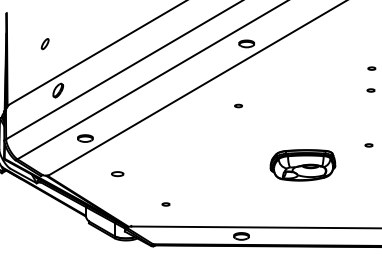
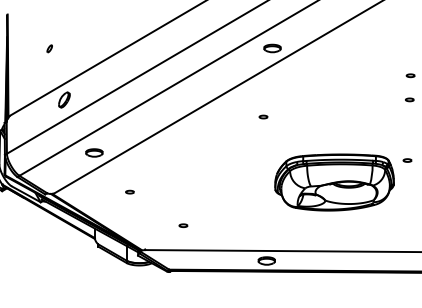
part: (44, 44) -> (49, 49), size x0.62
part: (302, 165) -> (334, 182), size x1.67
part: (117, 173) -> (129, 191), size x0.62

